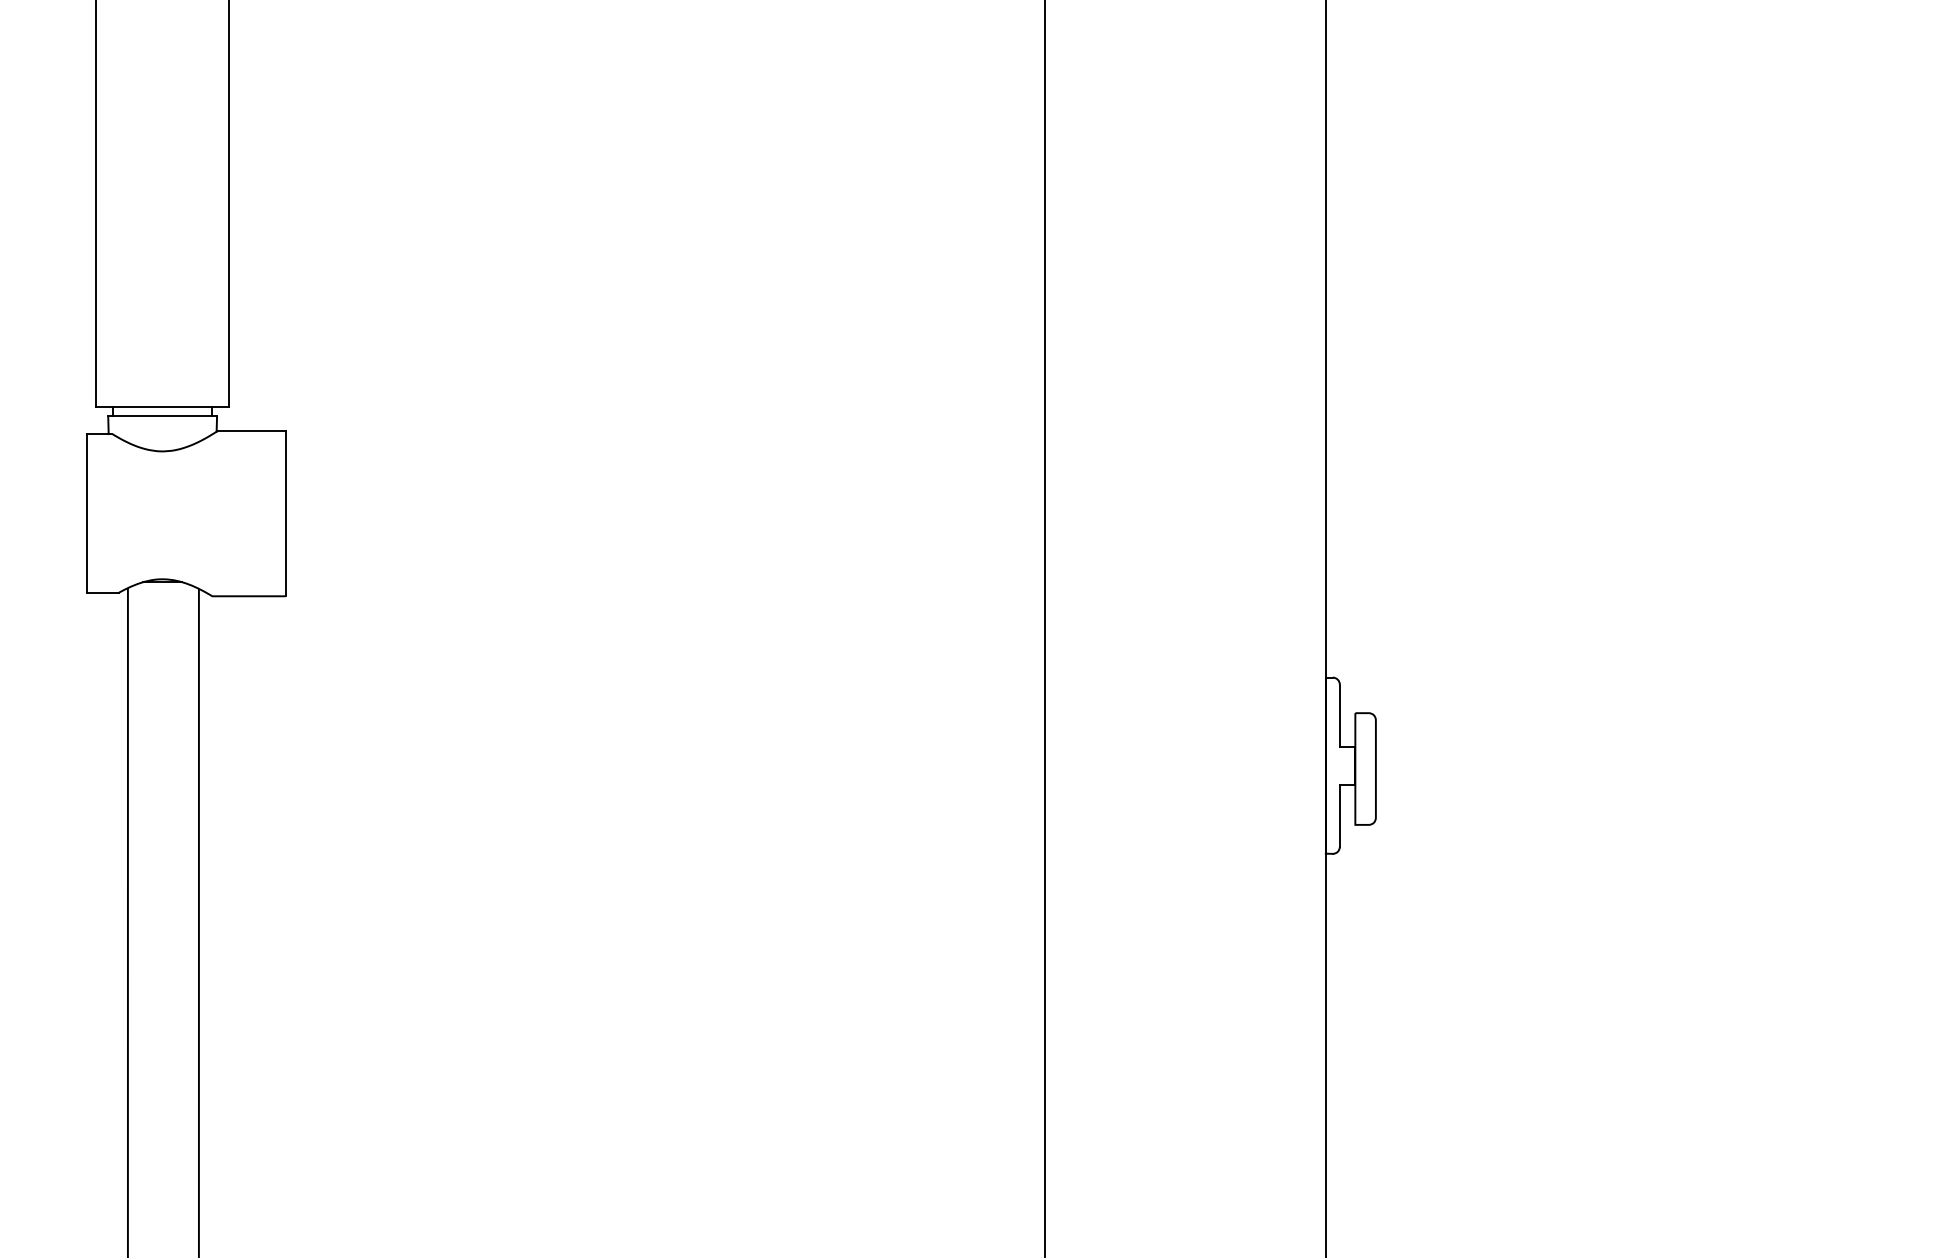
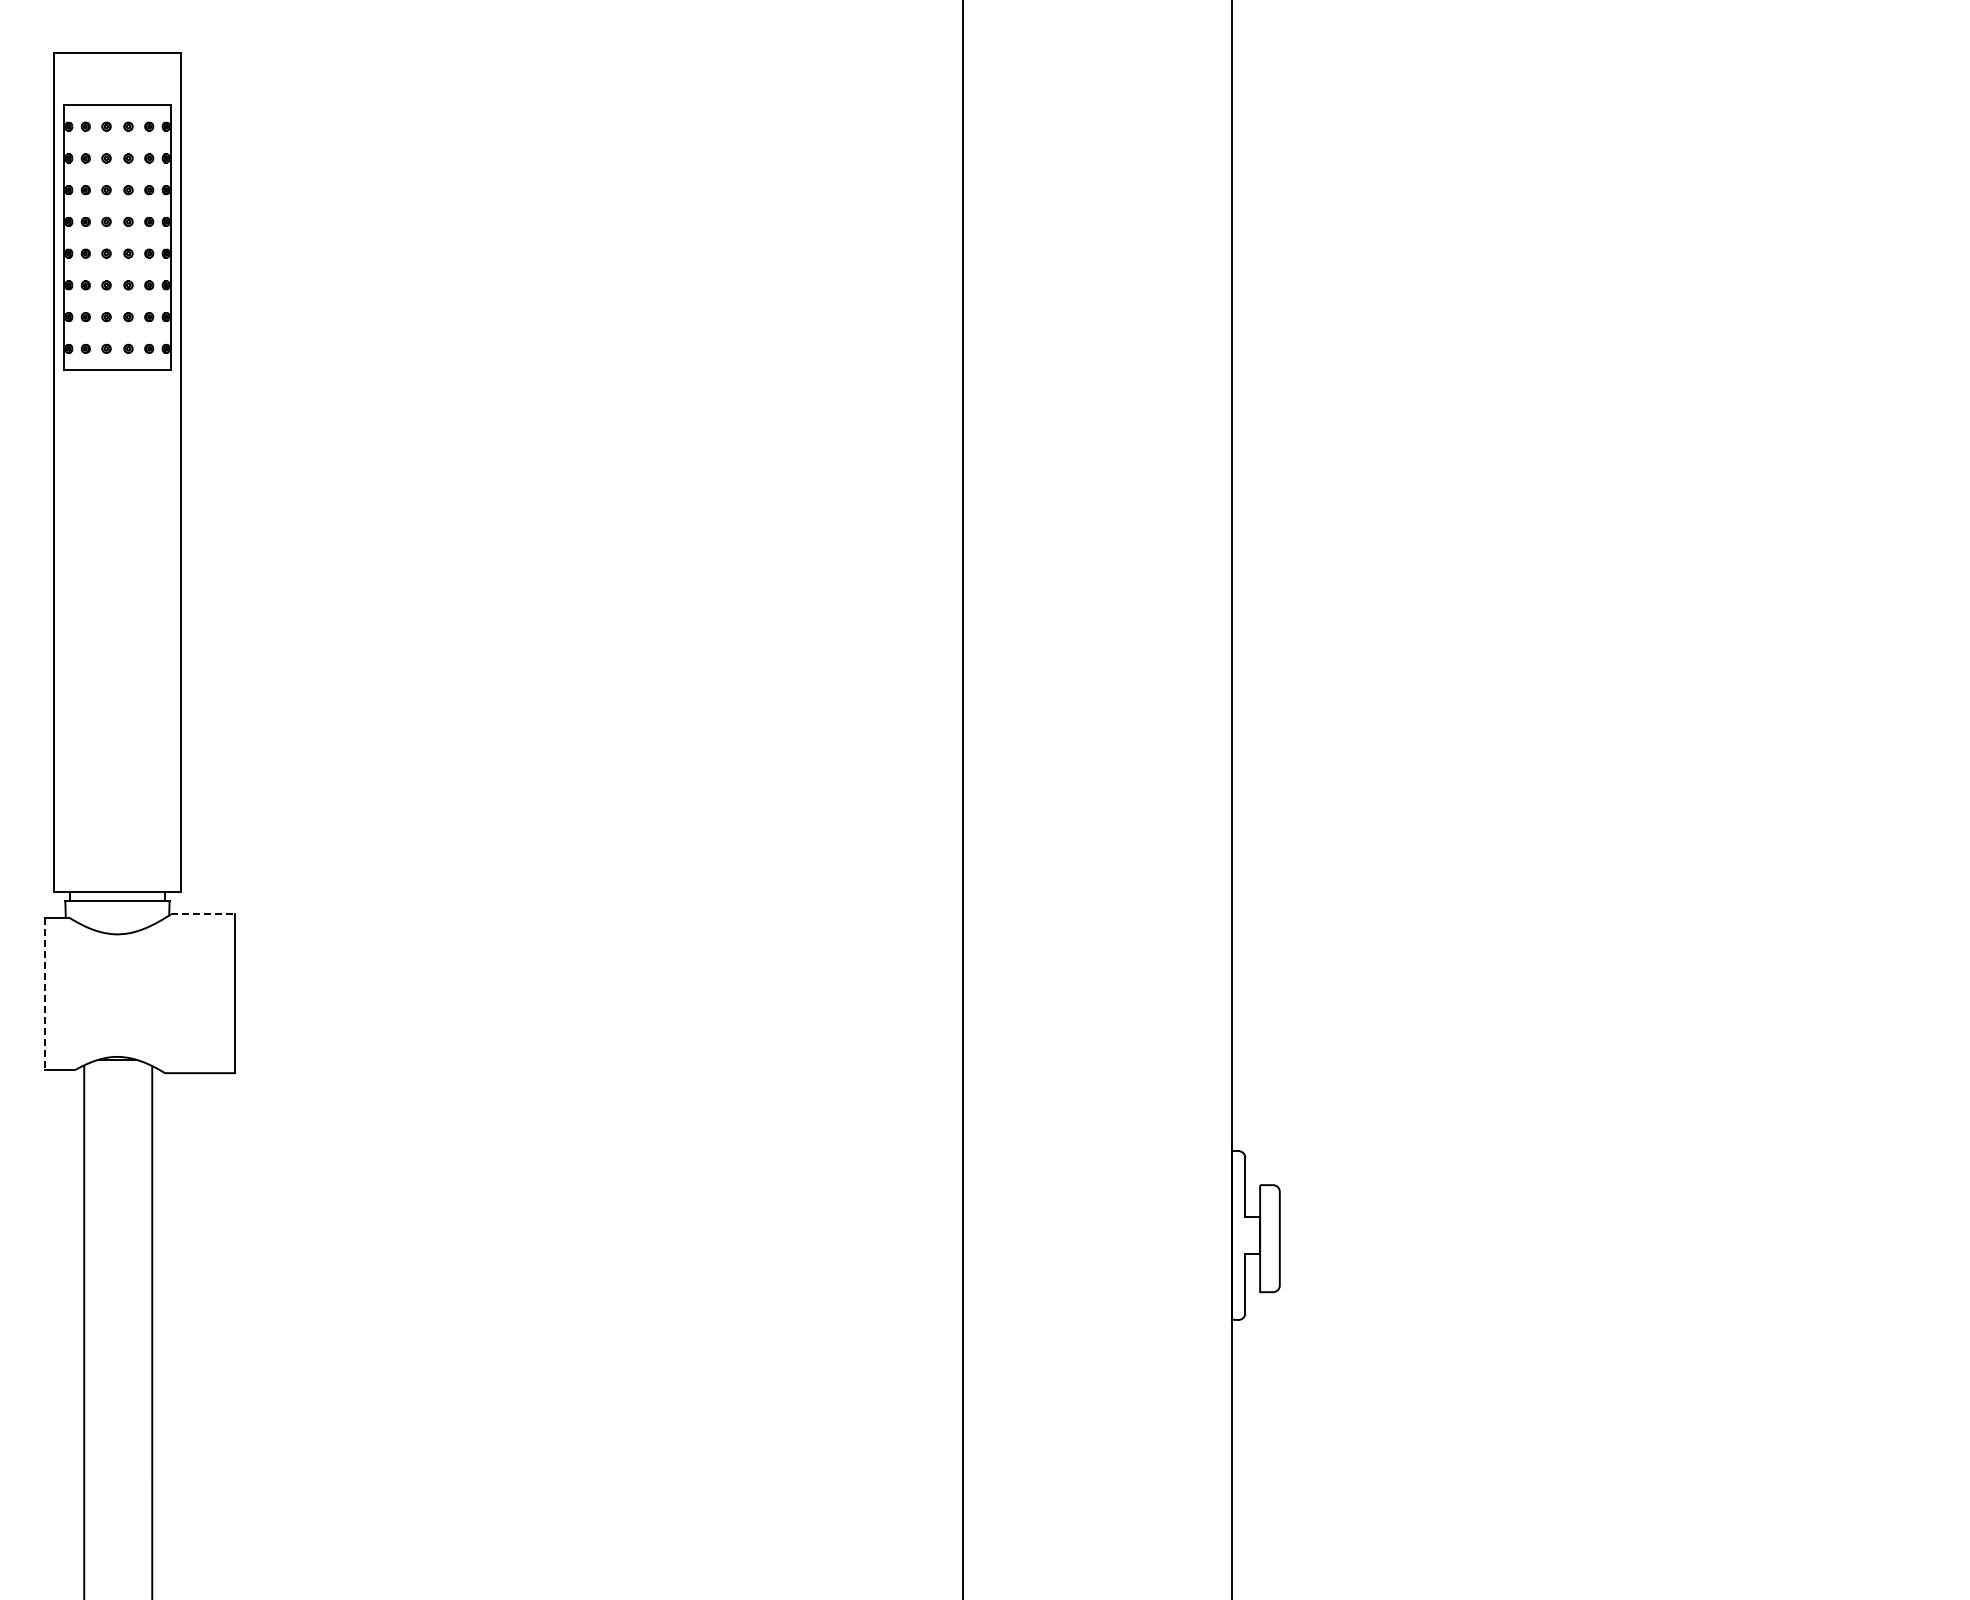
line: (252, 430) -> (203, 914), solid -> dashed
line: (86, 514) -> (44, 994), solid -> dashed

